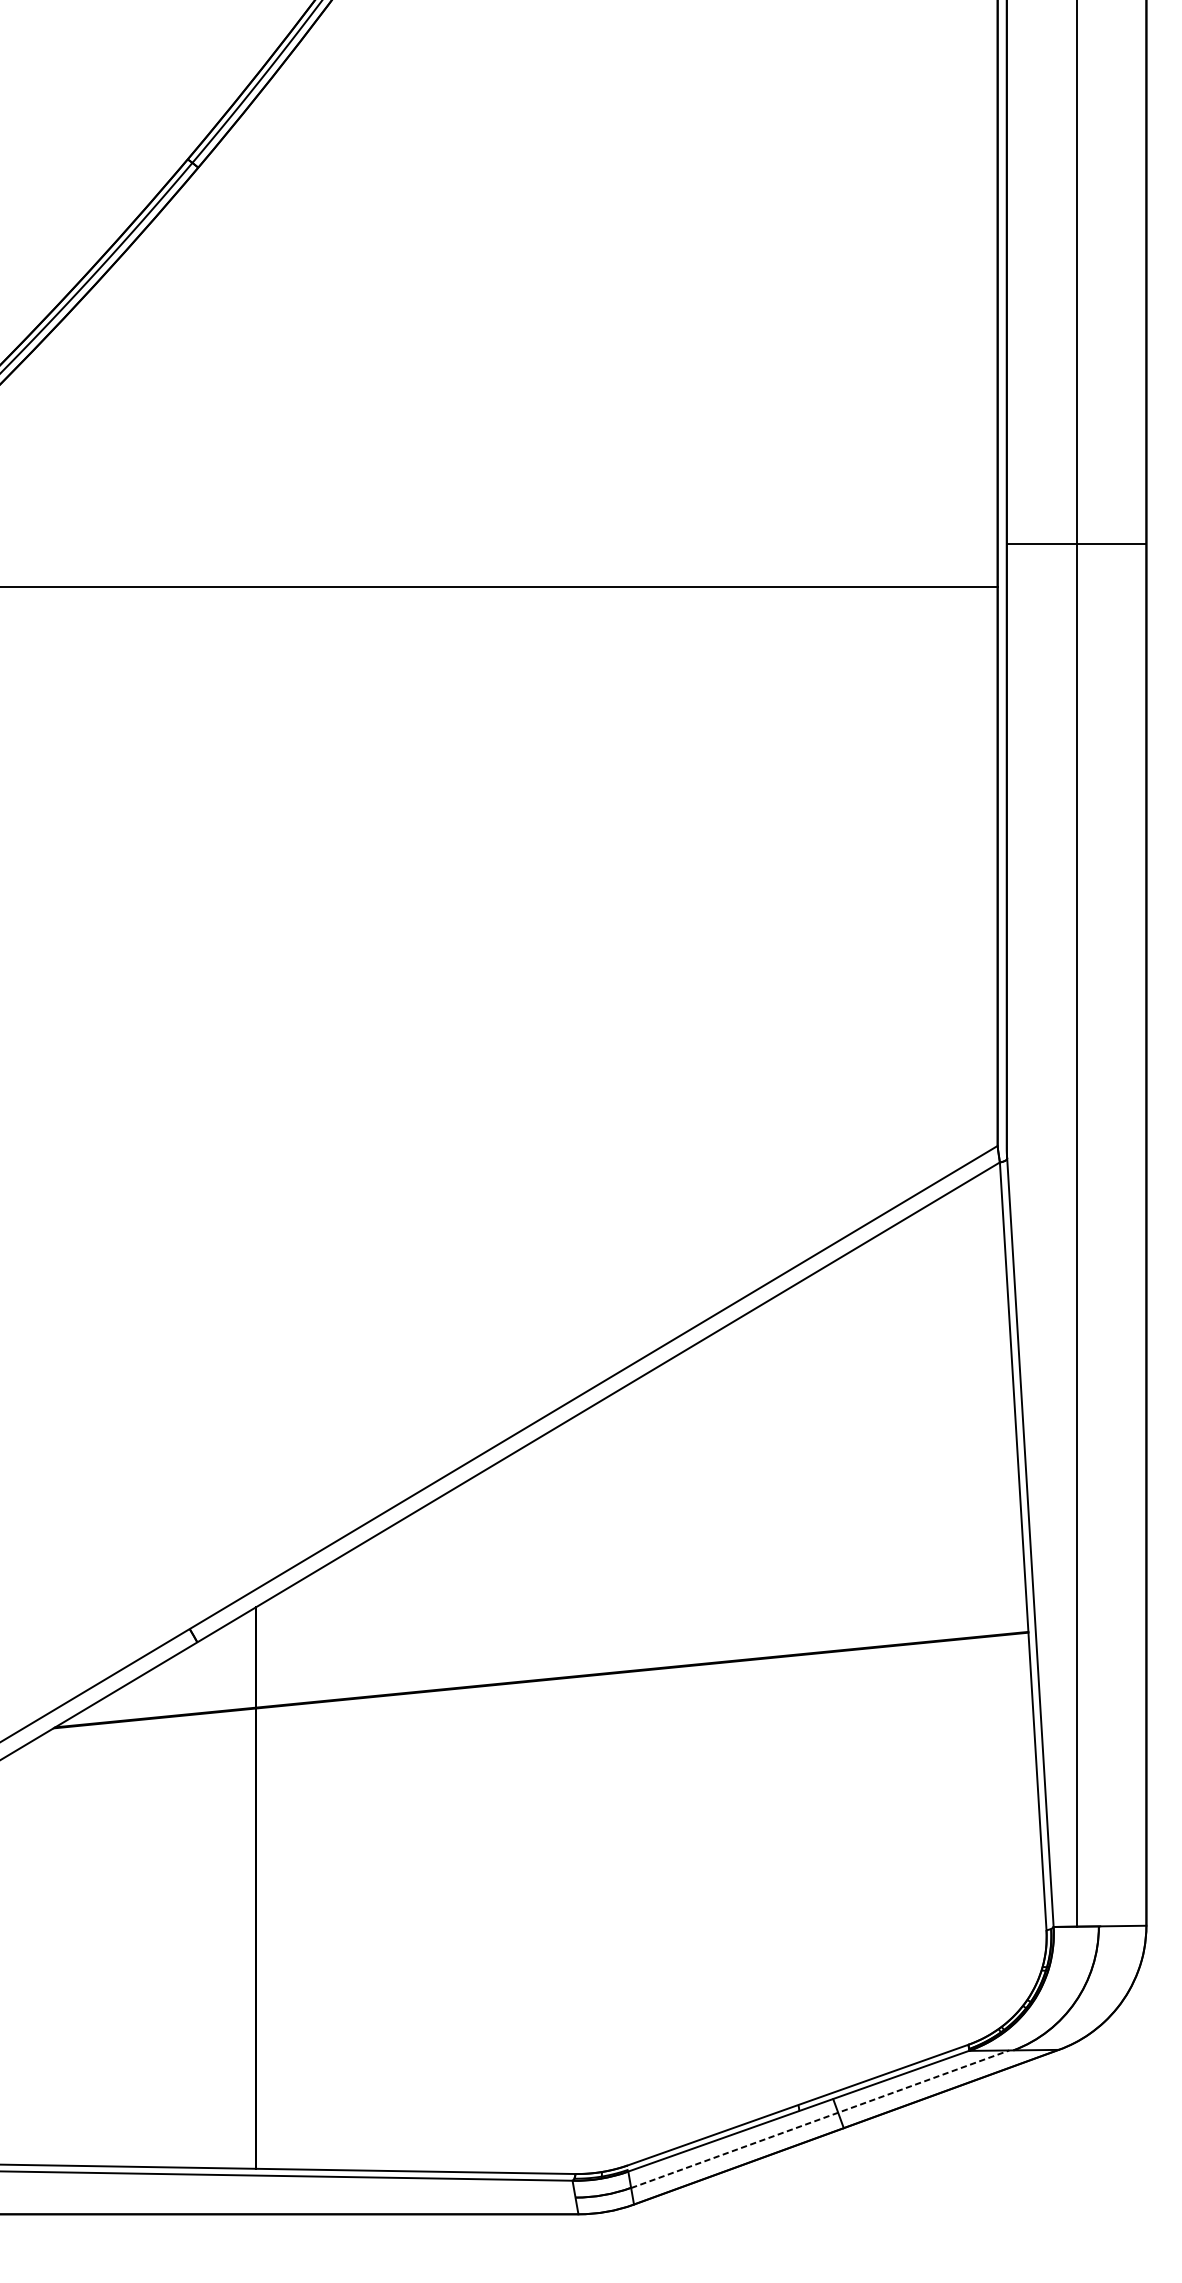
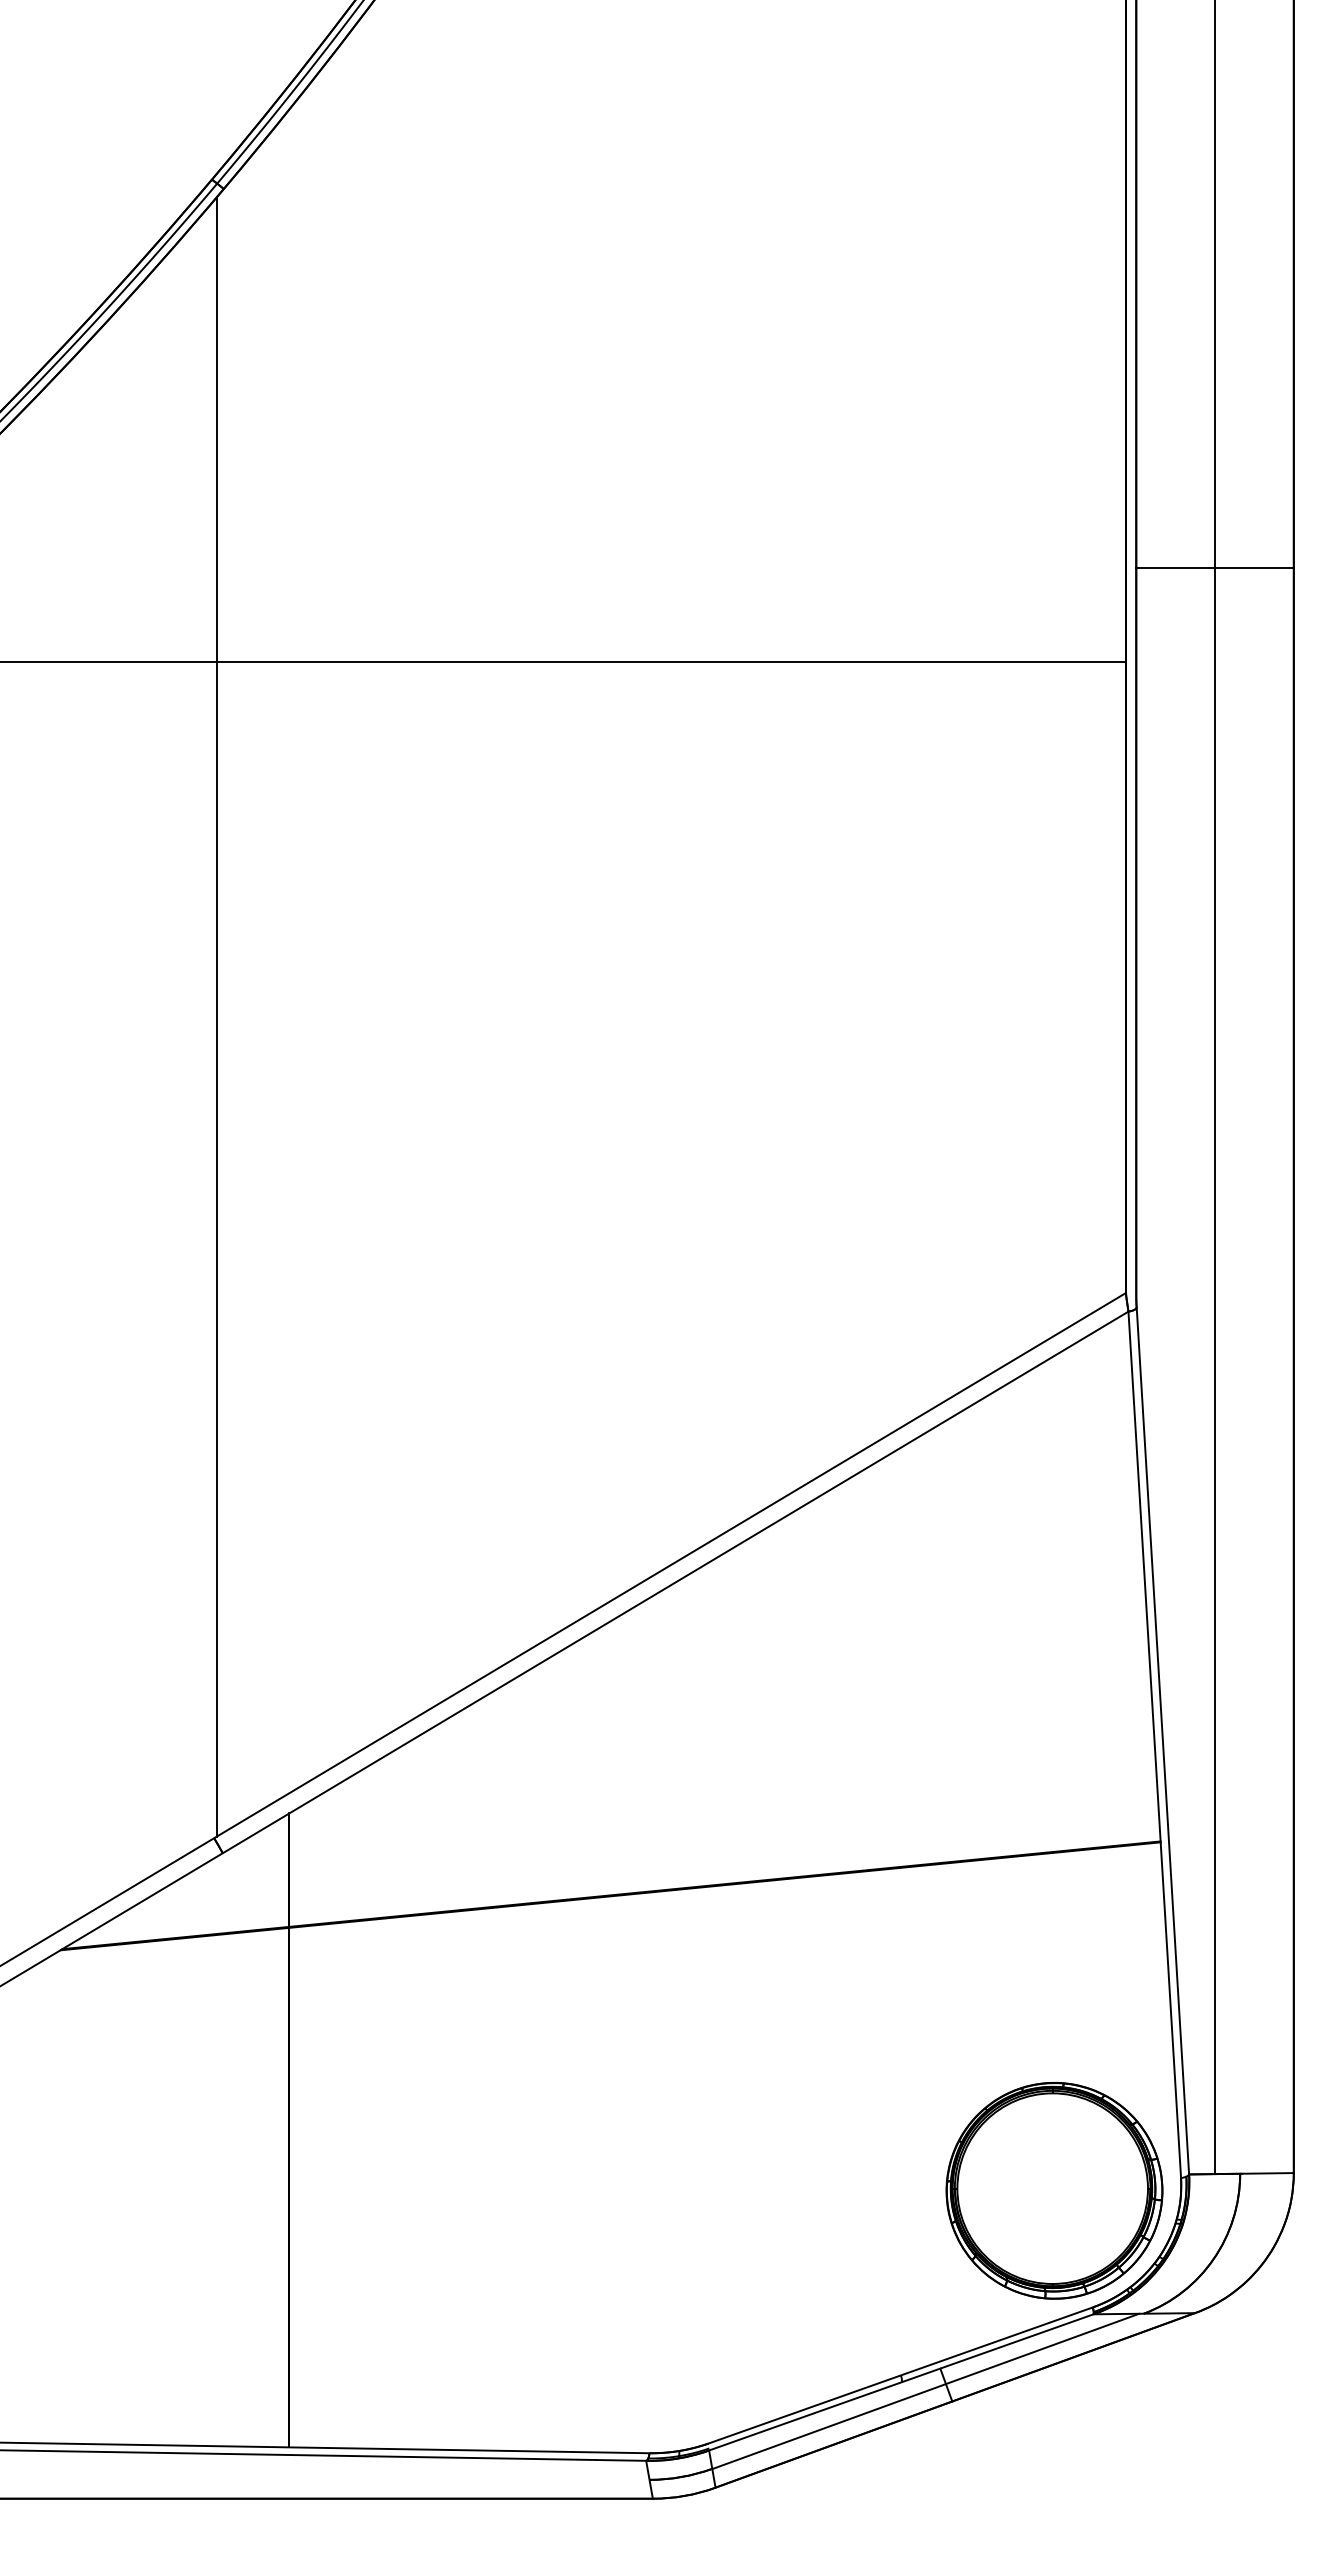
line: (1076, 544) -> (1214, 568), moved
line: (191, 900) -> (216, 1016), added
part: (934, 1941) -> (1054, 2190), added
line: (820, 2119) -> (926, 2391), dashed -> solid

